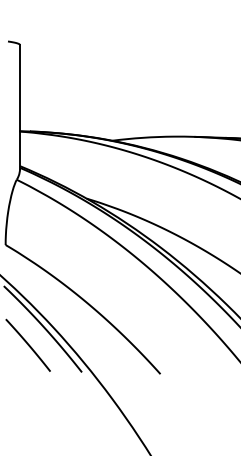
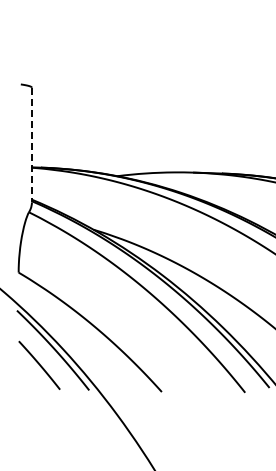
line: (19, 107) -> (31, 145), solid -> dashed

